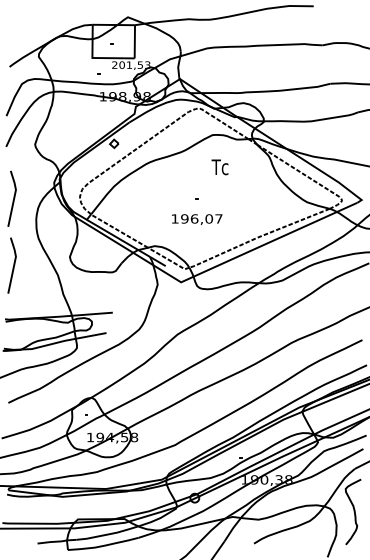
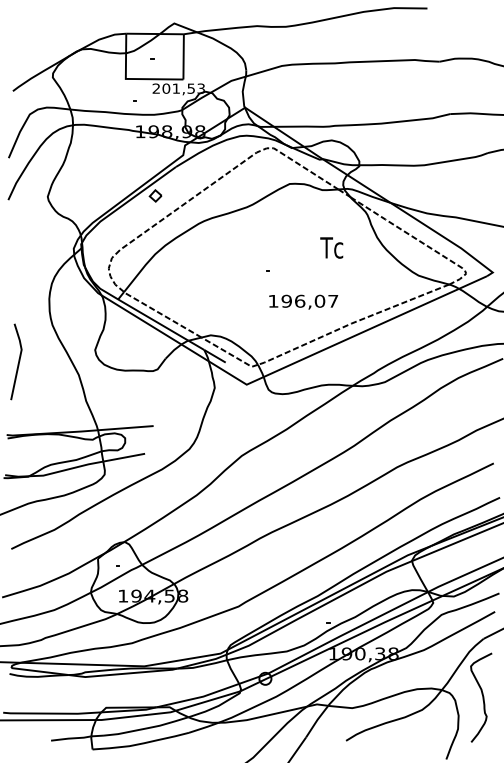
text: (219, 166) -> (331, 247), moved
line: (13, 198) -> (18, 270), removed
text: (197, 219) -> (303, 301), moved

